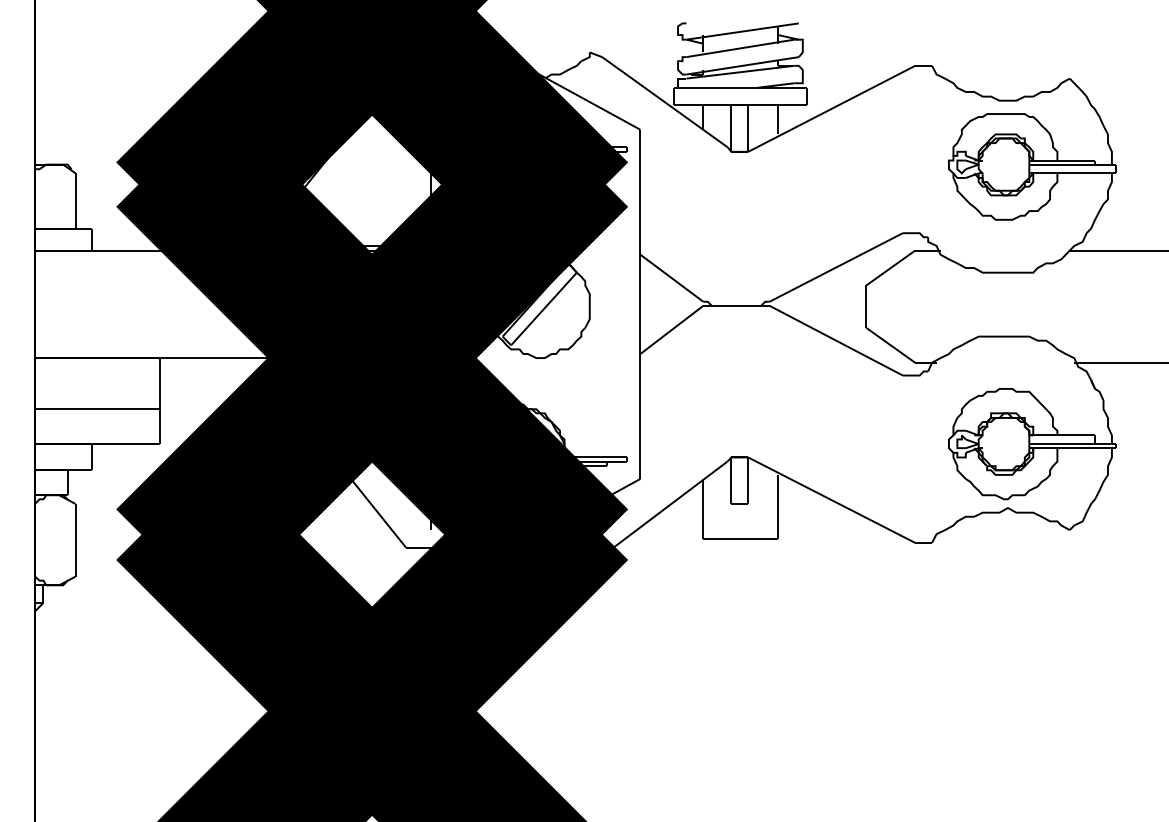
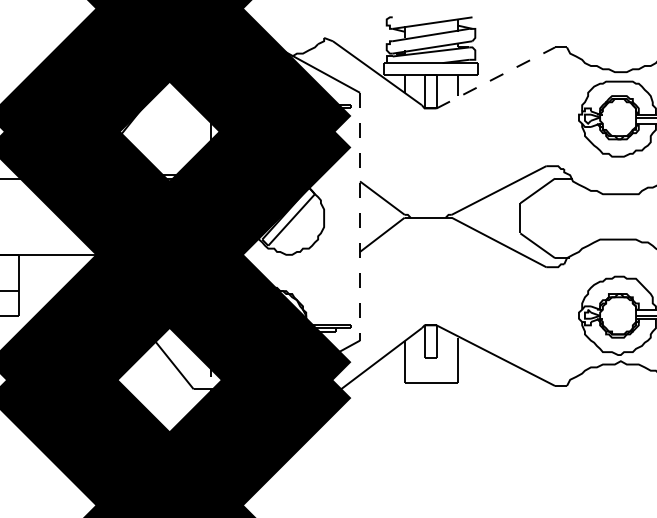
line: (831, 108) -> (495, 77), solid -> dashed
line: (640, 304) -> (360, 216), solid -> dashed

